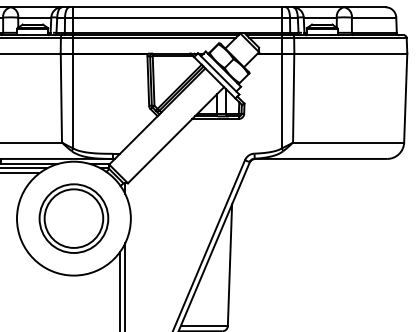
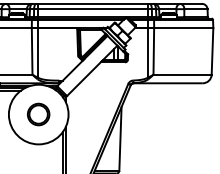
part: (73, 218) -> (38, 114), size x0.6

